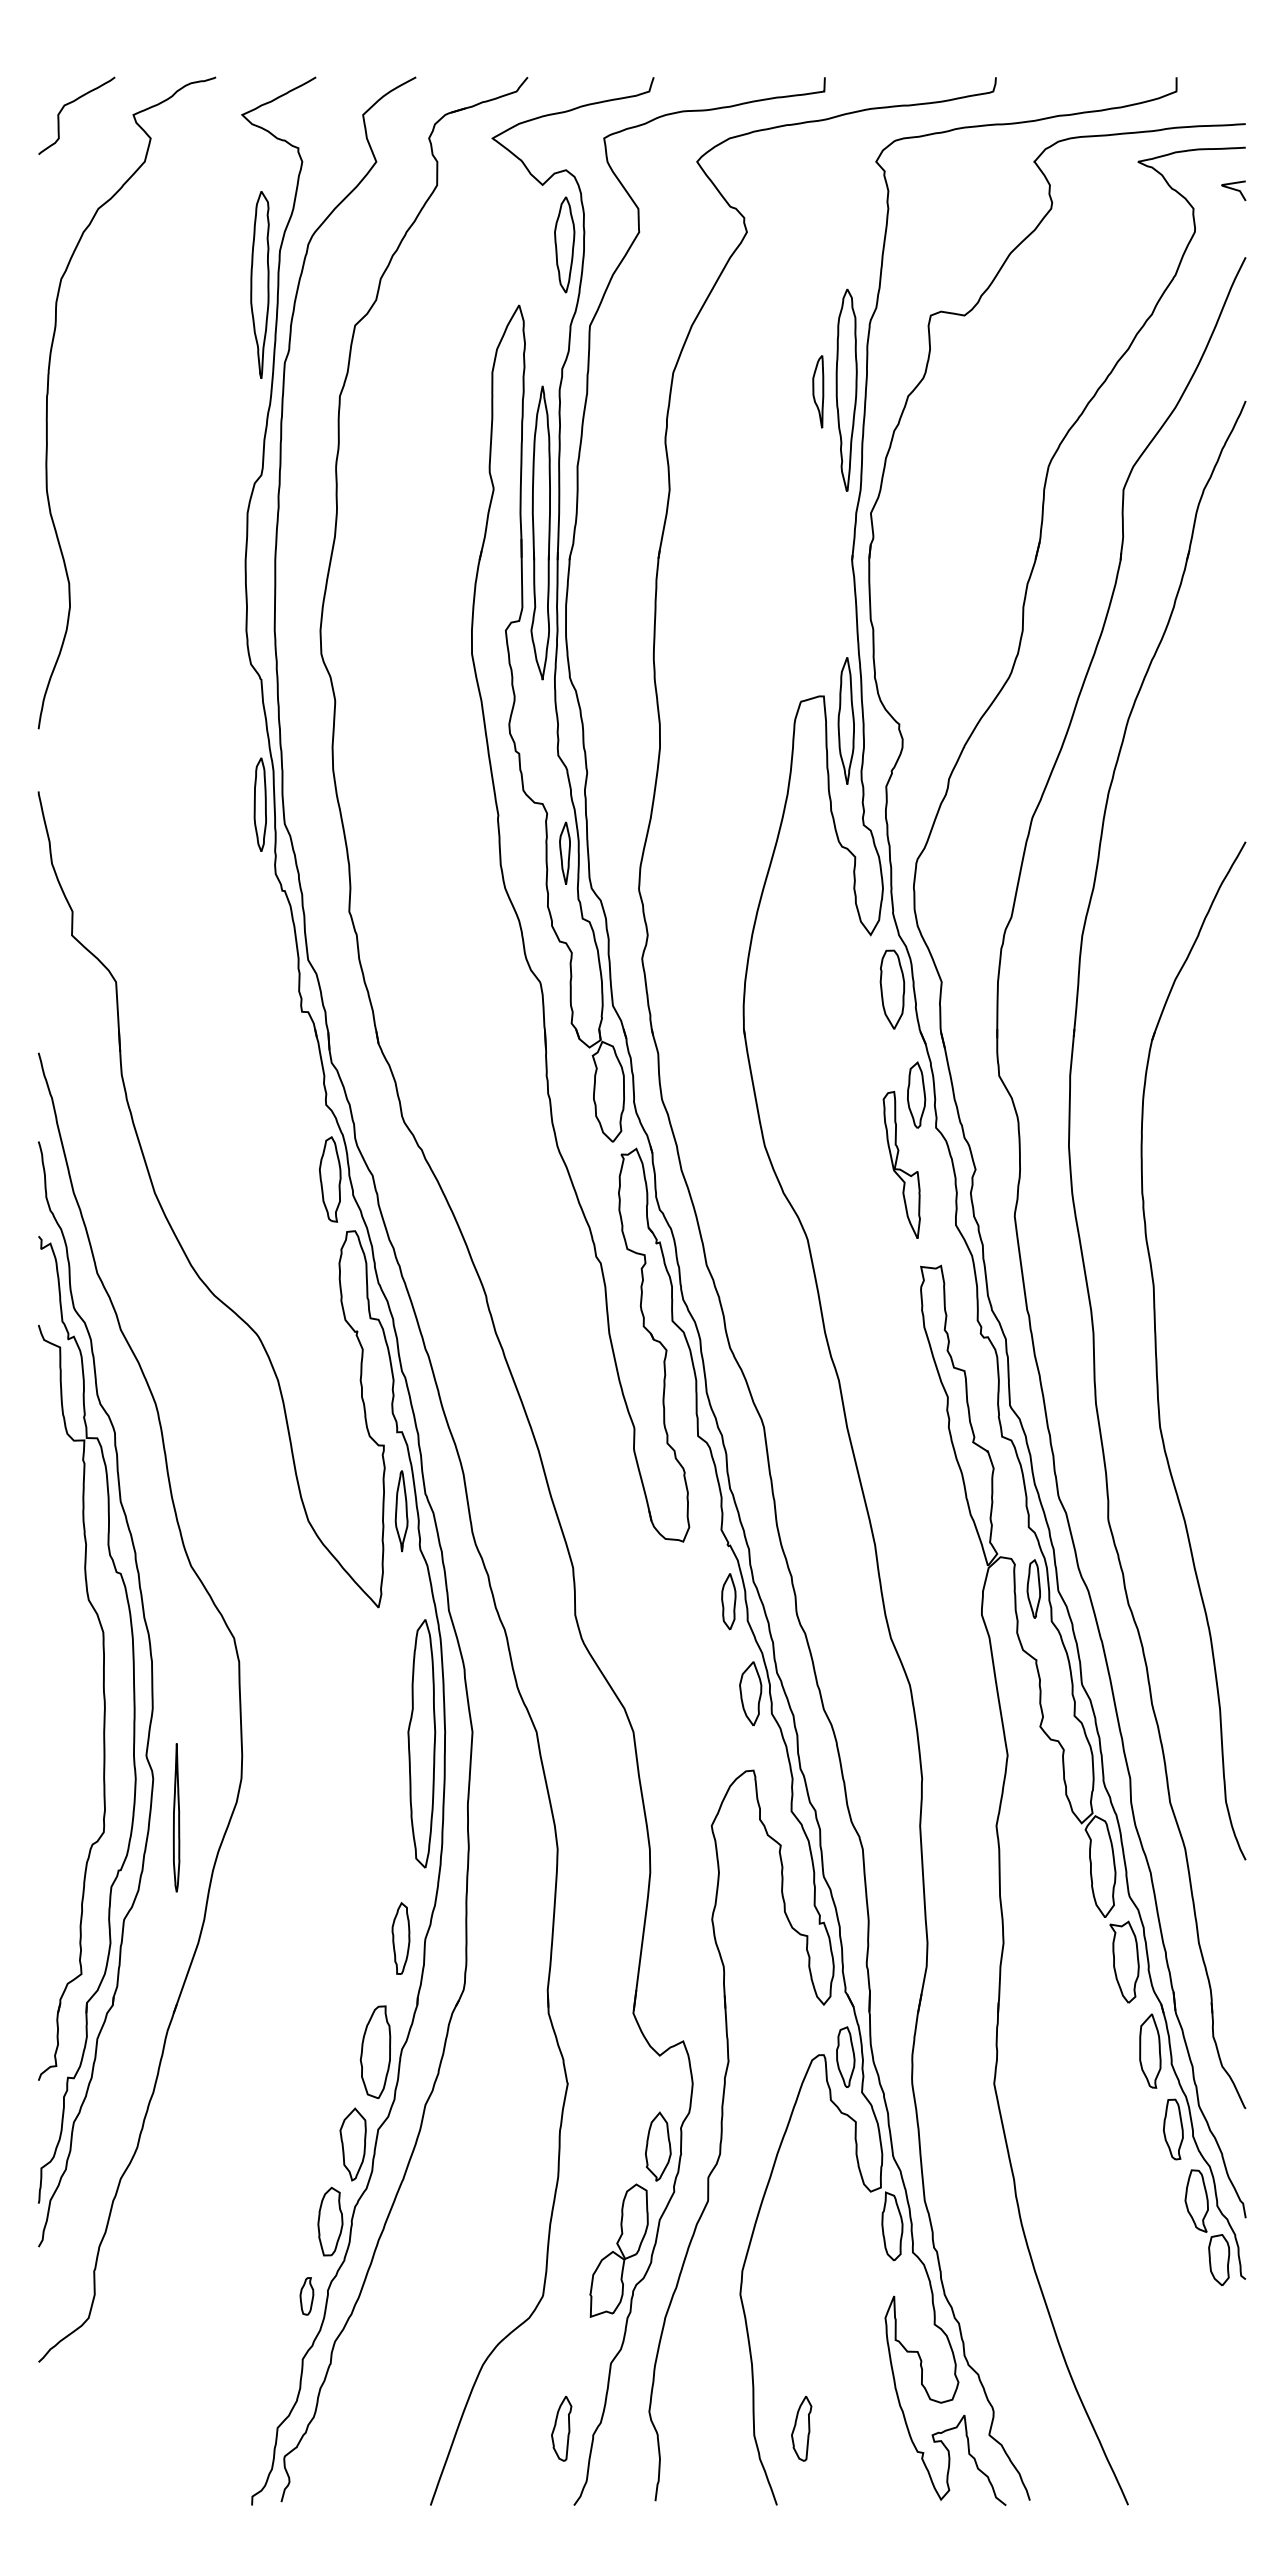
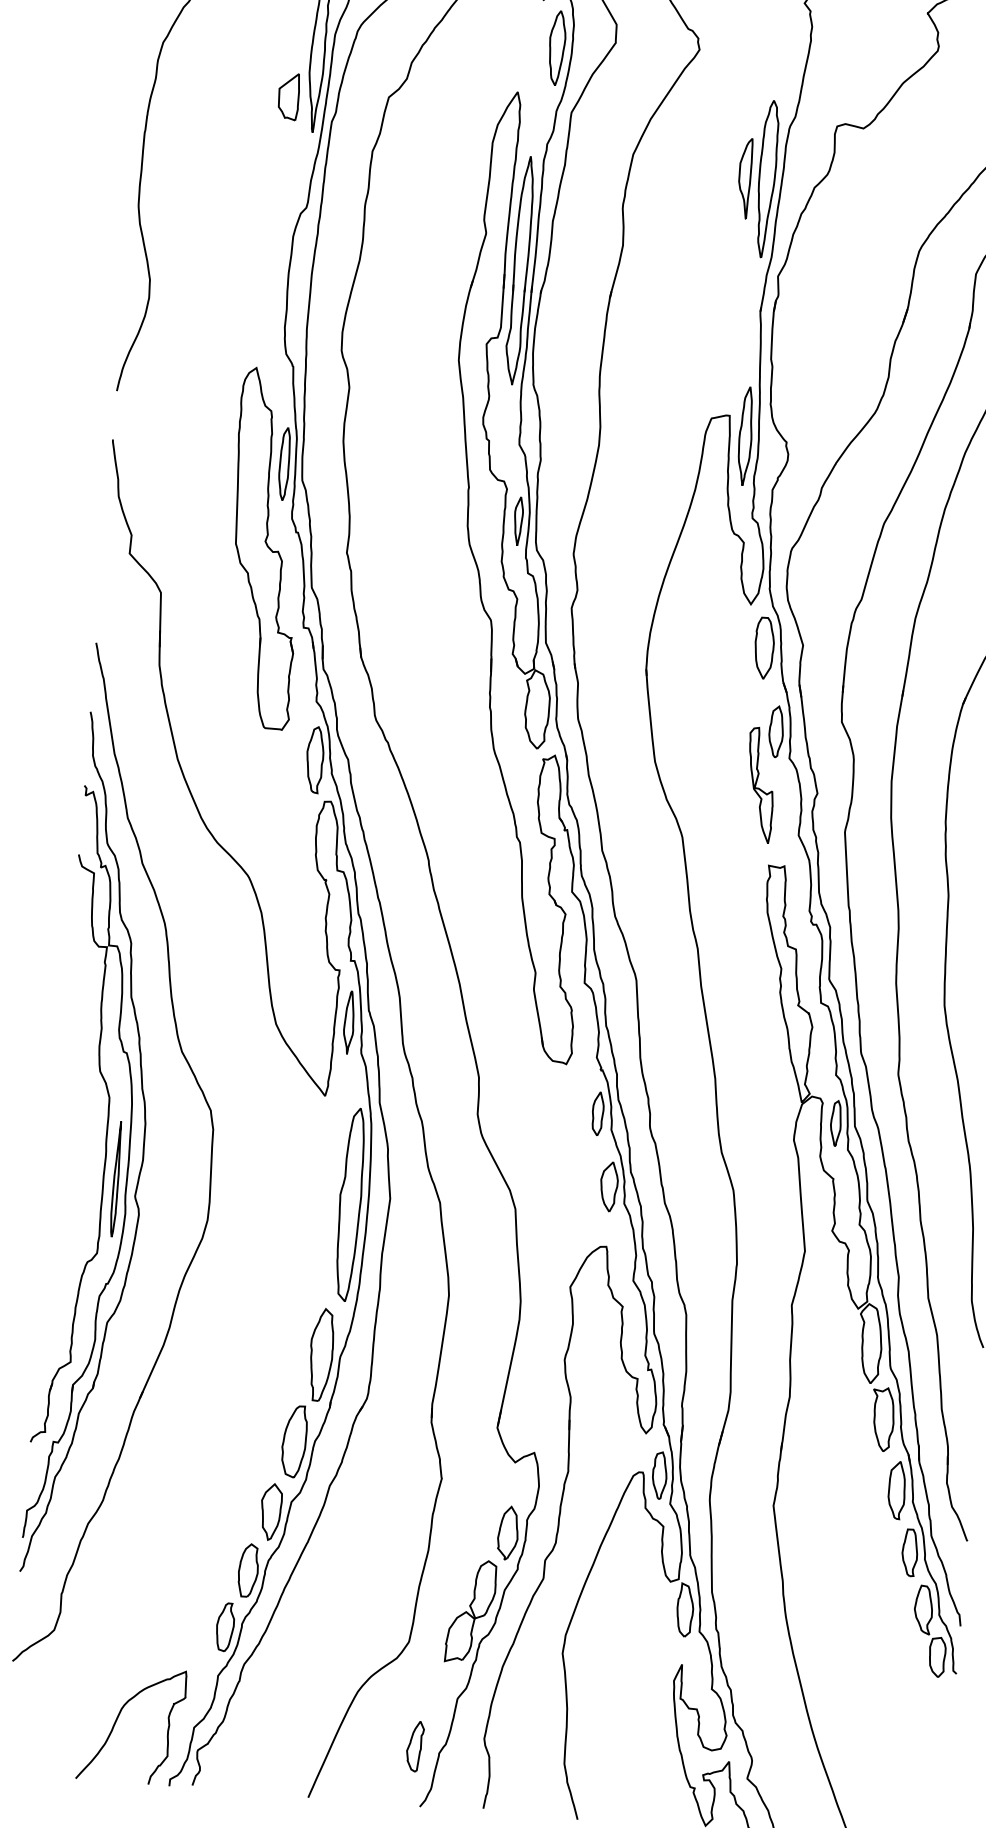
part: (226, 334) -> (288, 96), added
part: (818, 391) -> (745, 178), size x1.43
part: (245, 914) -> (265, 548), added
part: (176, 1817) -> (116, 1178), moved
part: (400, 1938) -> (321, 1354), size x1.67
part: (306, 2296) -> (225, 1627), size x1.67
curve: (179, 2424) -> (118, 1718), added
part: (801, 2428) -> (601, 1761), removed

